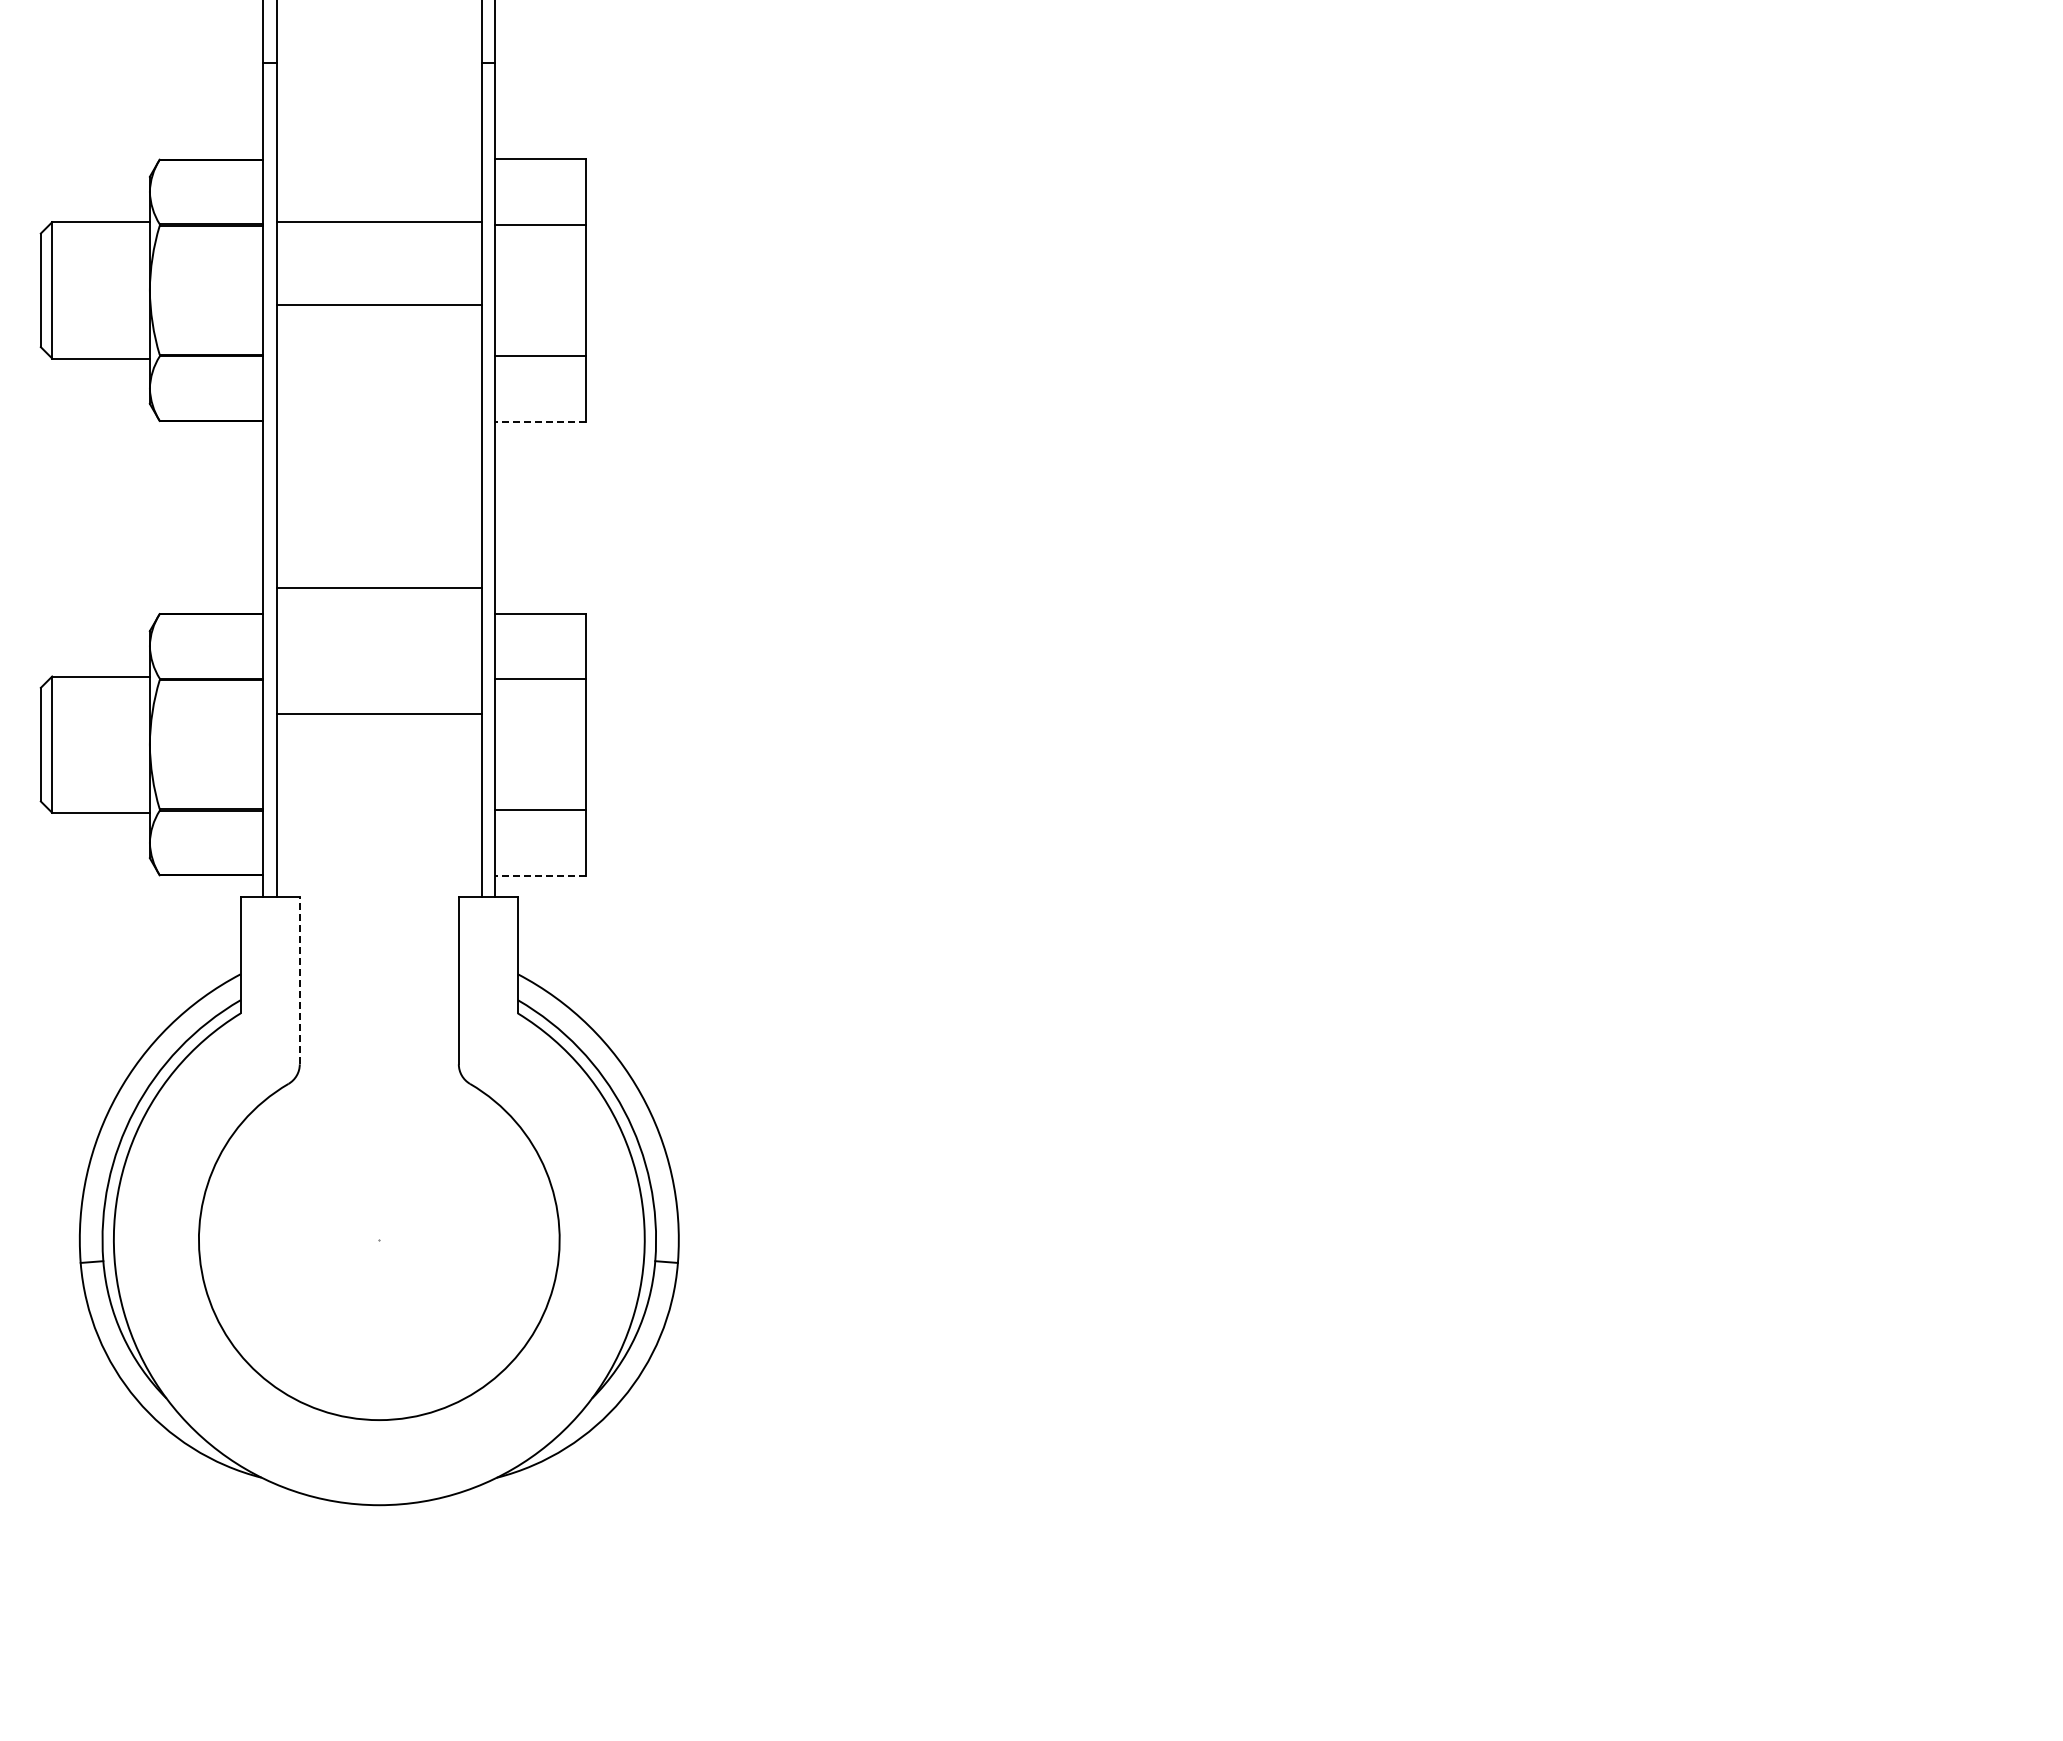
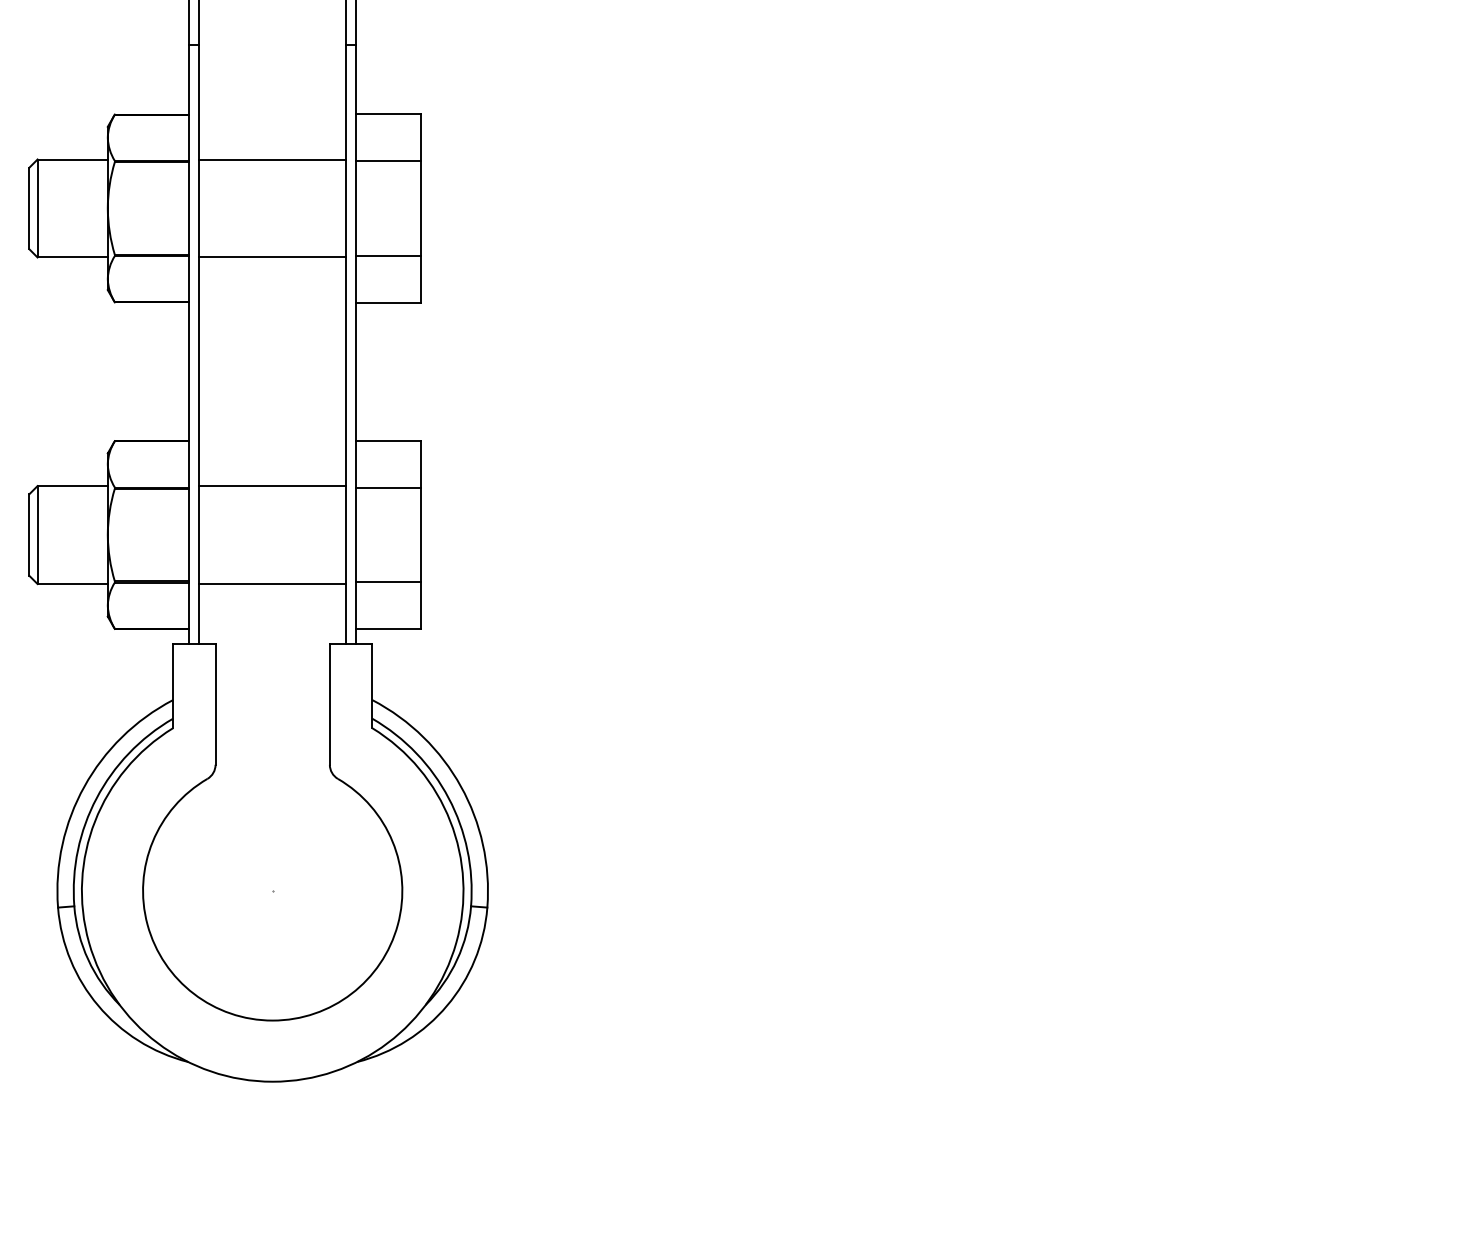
line: (379, 304) -> (272, 257), moved
line: (540, 421) -> (388, 302), dashed -> solid
line: (379, 587) -> (272, 486), moved
line: (379, 713) -> (272, 583), moved
line: (540, 875) -> (388, 629), dashed -> solid
line: (299, 980) -> (215, 704), dashed -> solid

